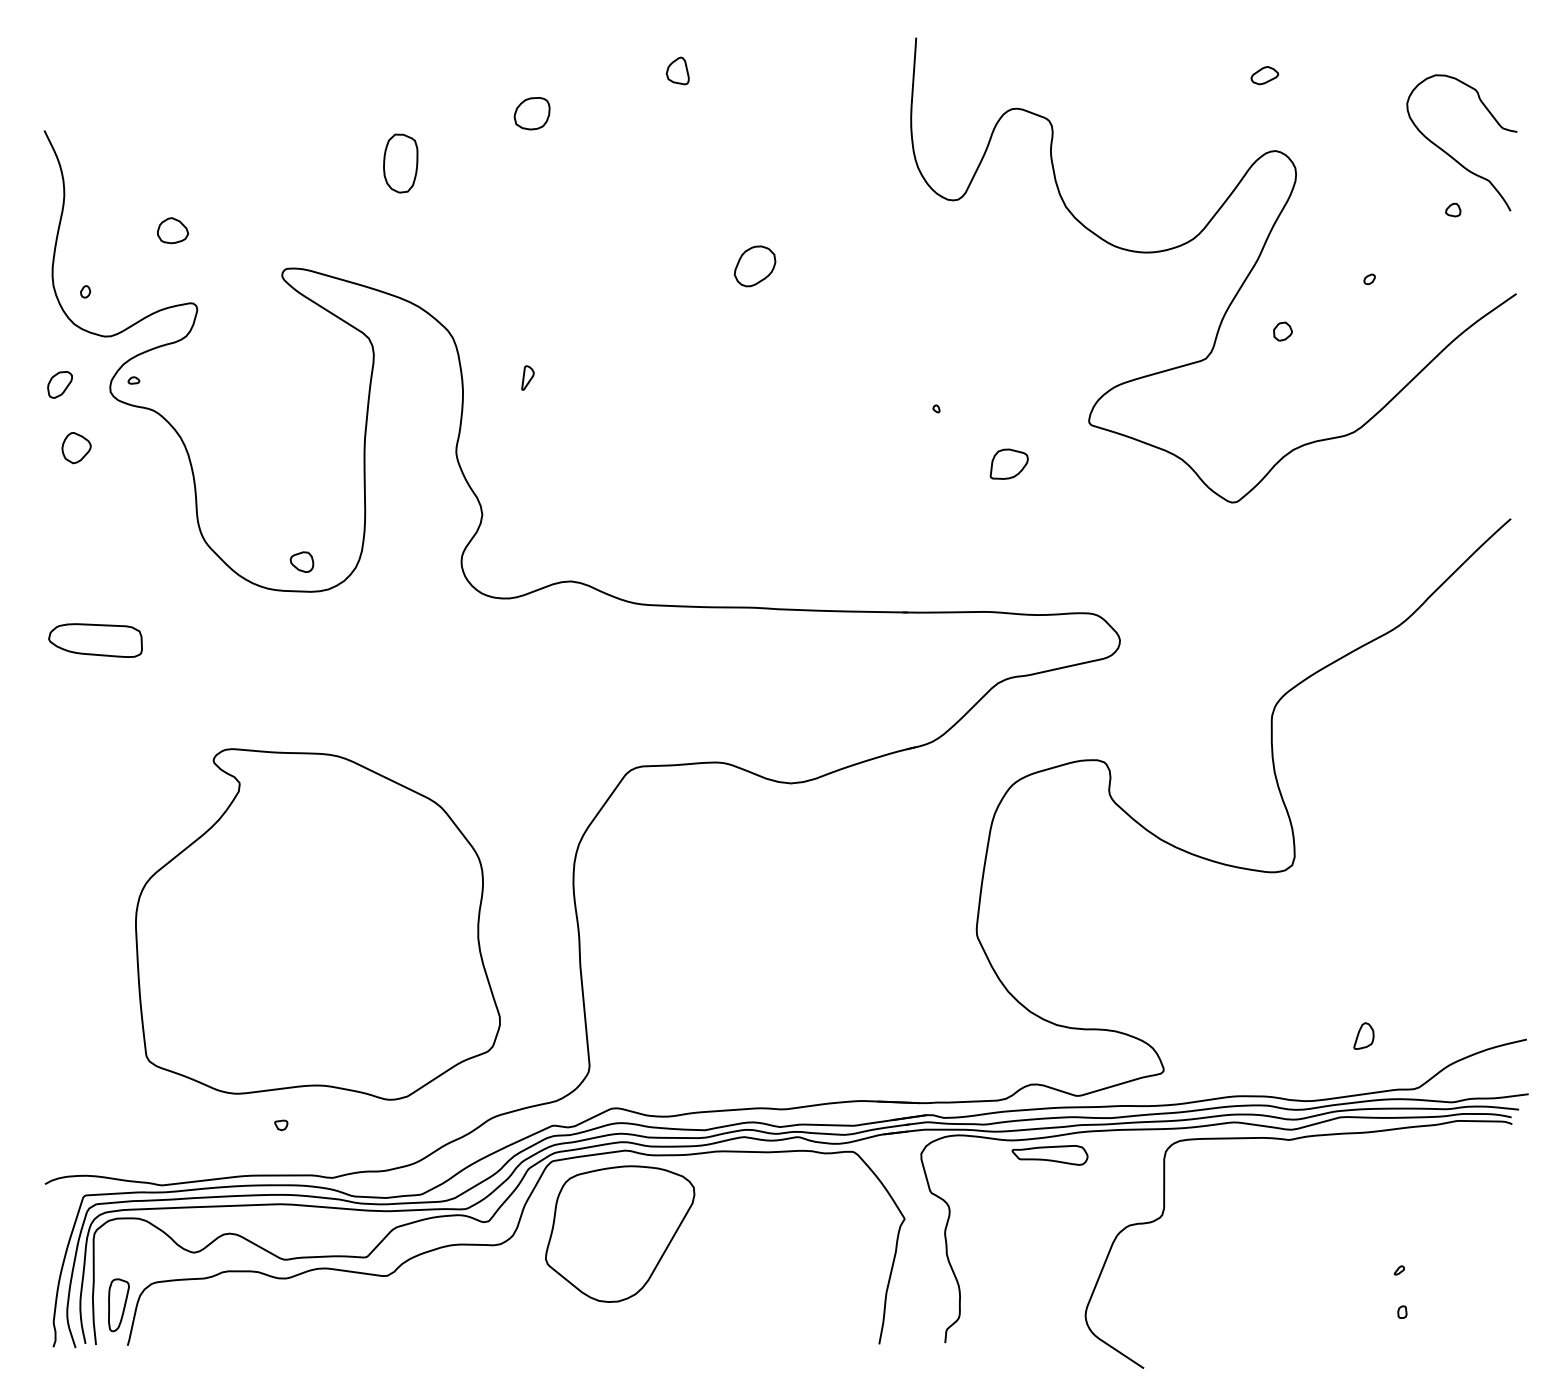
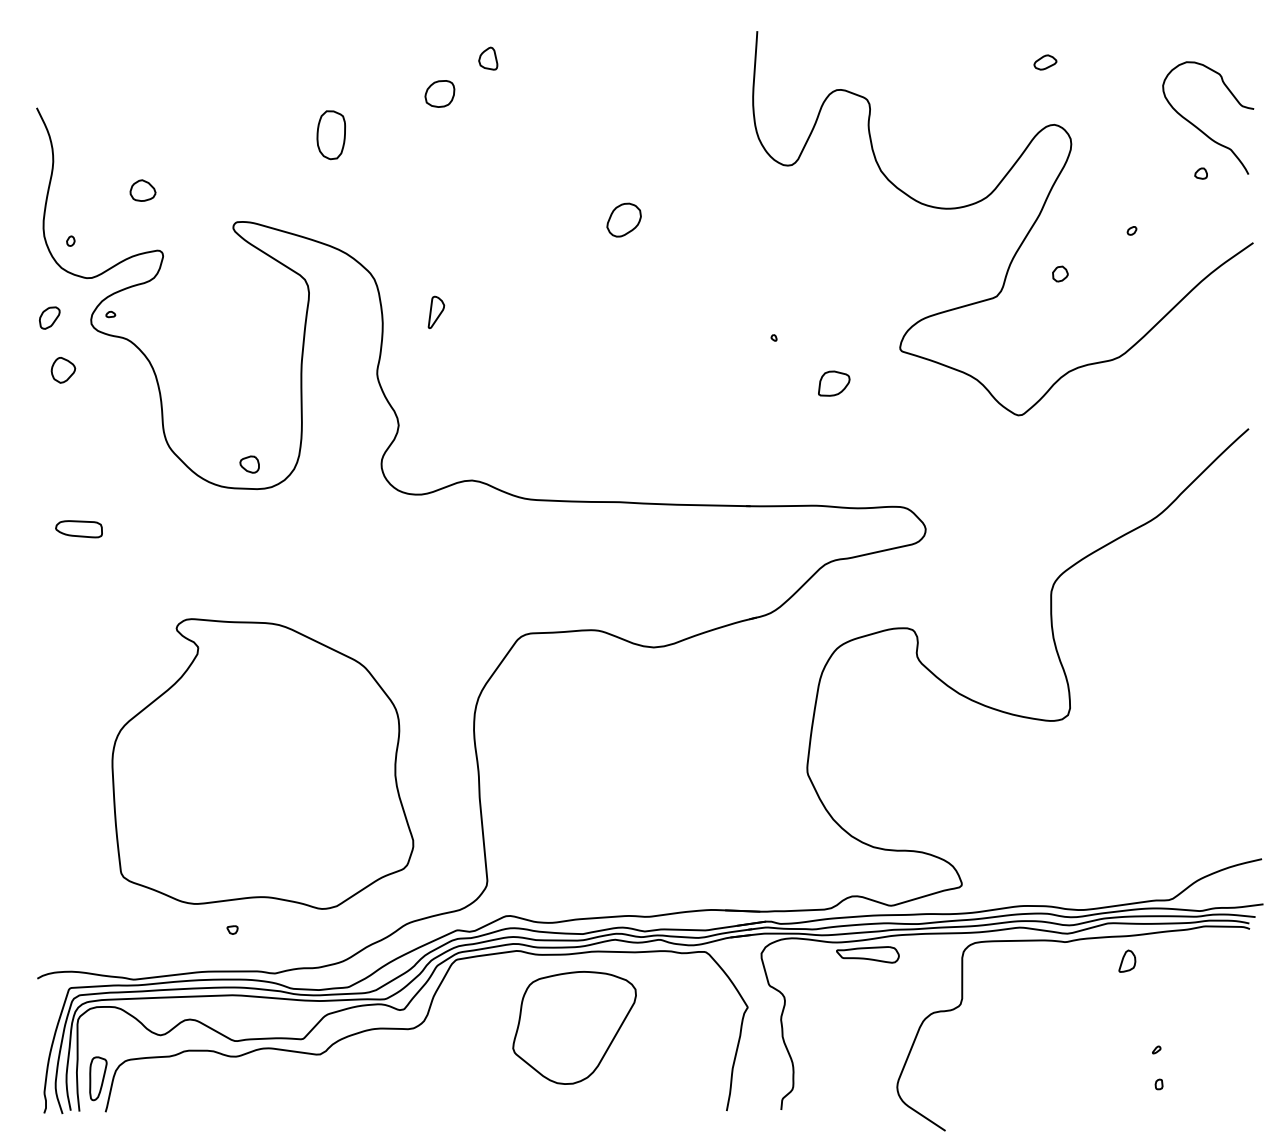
part: (678, 70) -> (488, 58), moved
part: (528, 378) -> (436, 312), size x1.6
part: (94, 639) -> (78, 528), size x0.6
part: (1364, 1035) -> (1127, 960), moved
part: (619, 1233) -> (574, 1027), moved

